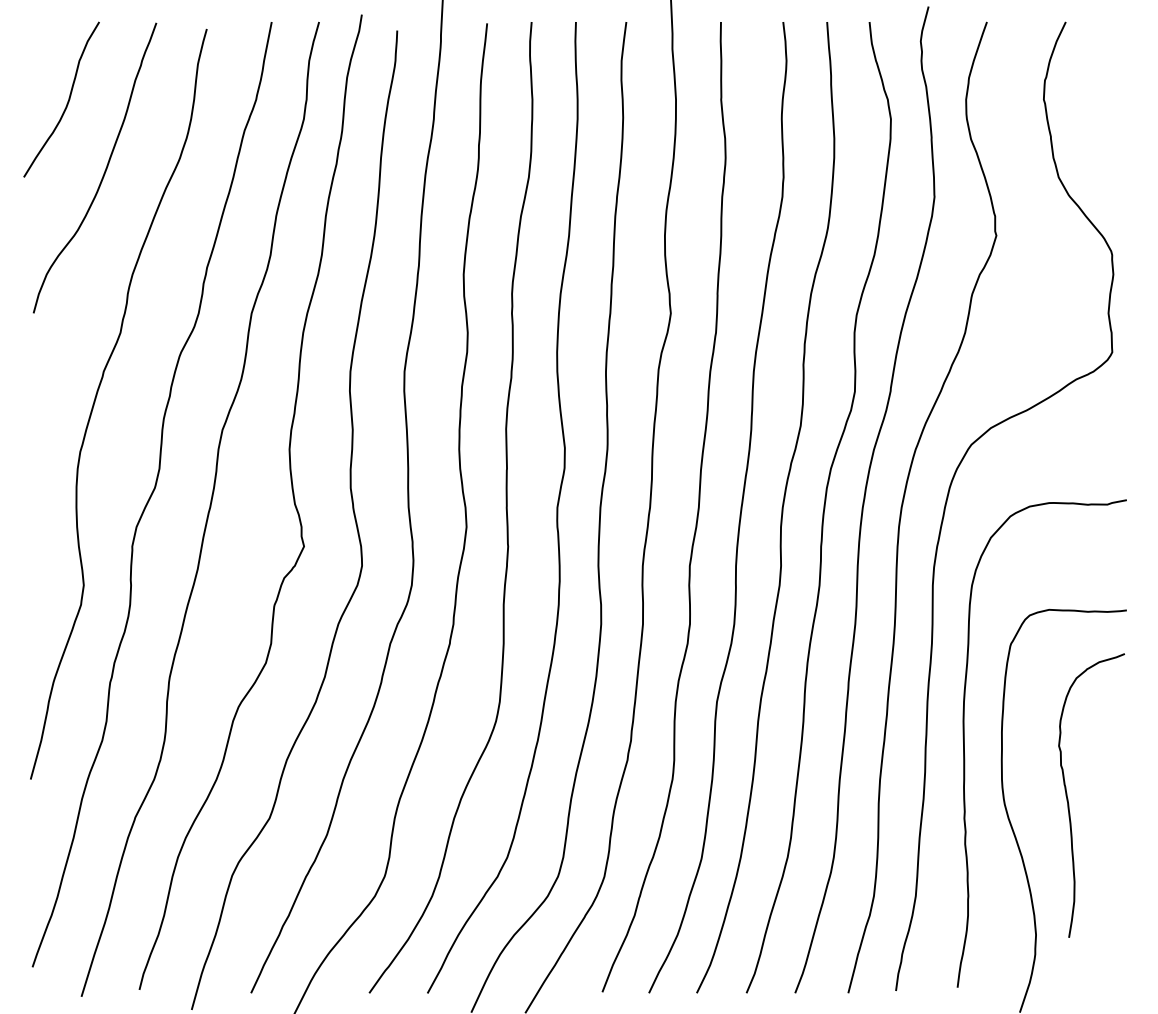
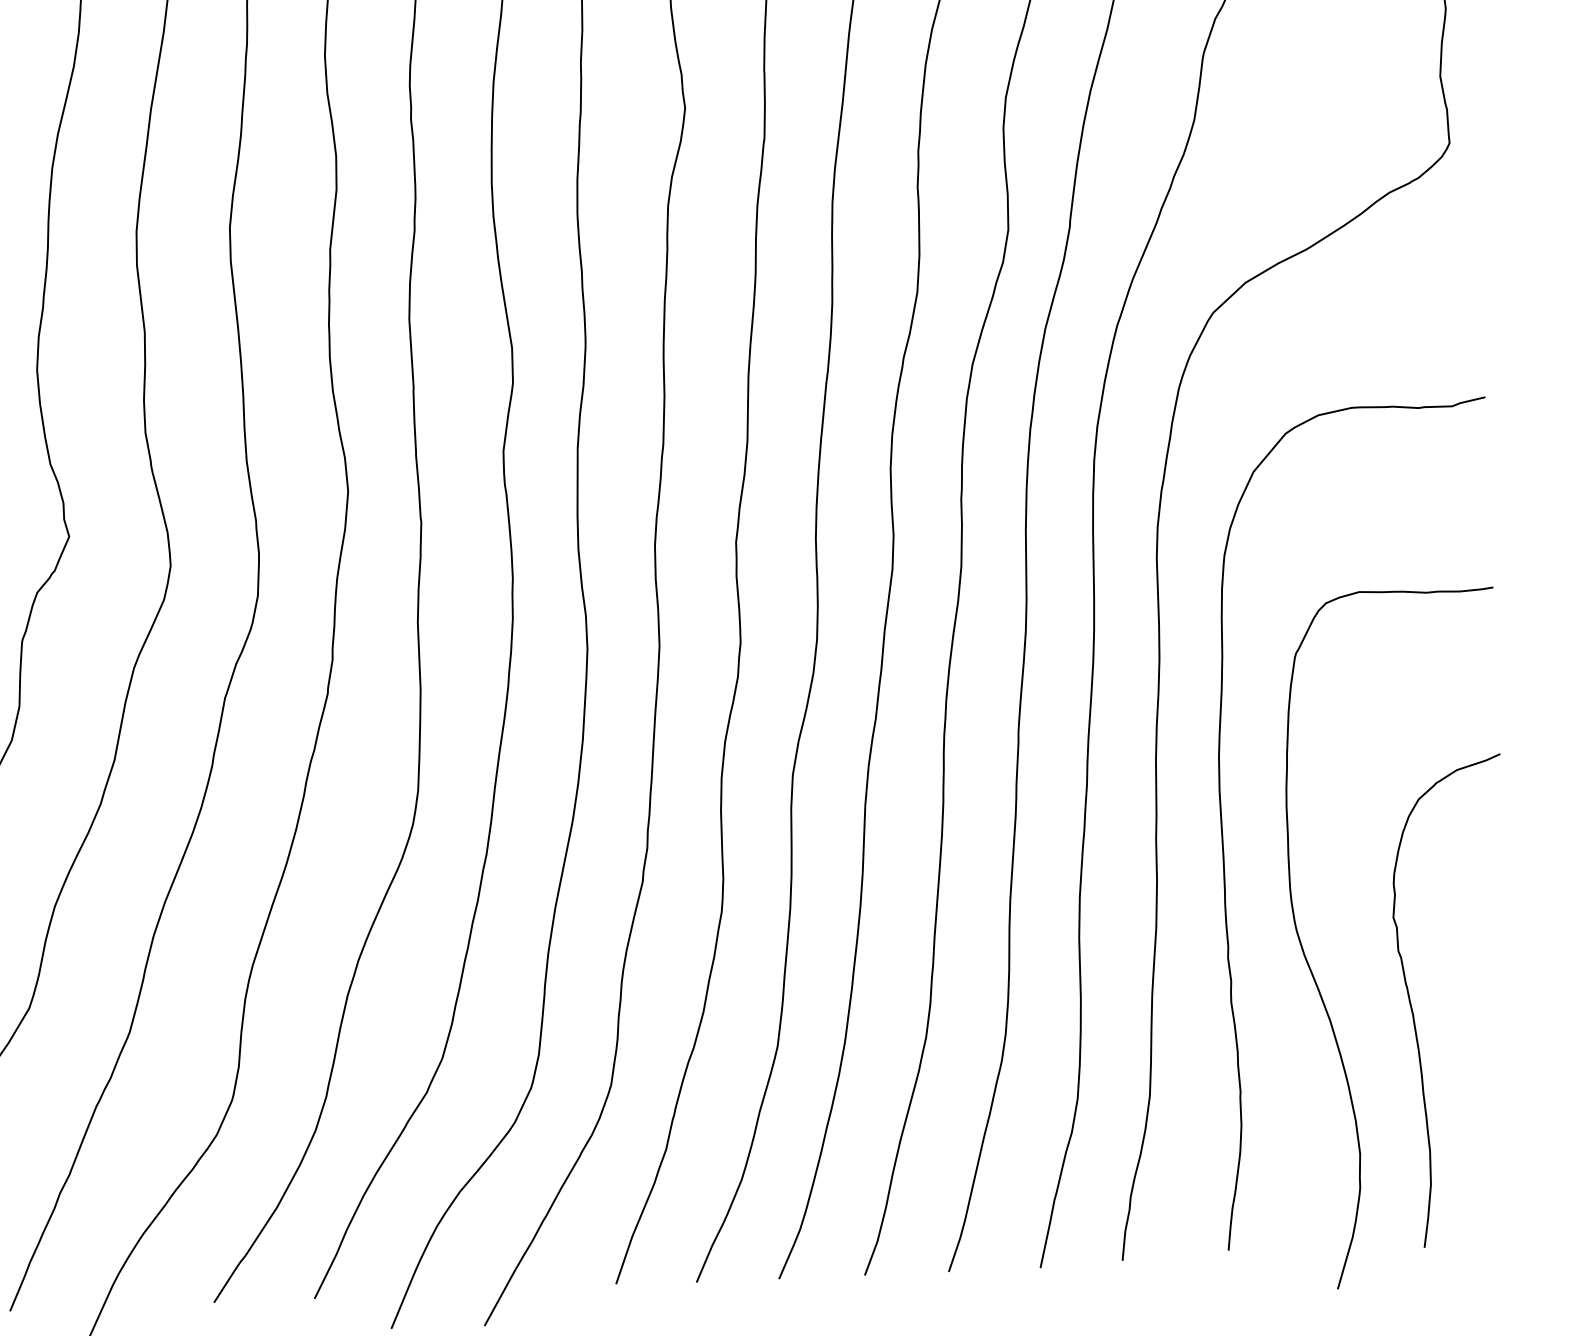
curve: (1068, 798) -> (1413, 1007), moved

